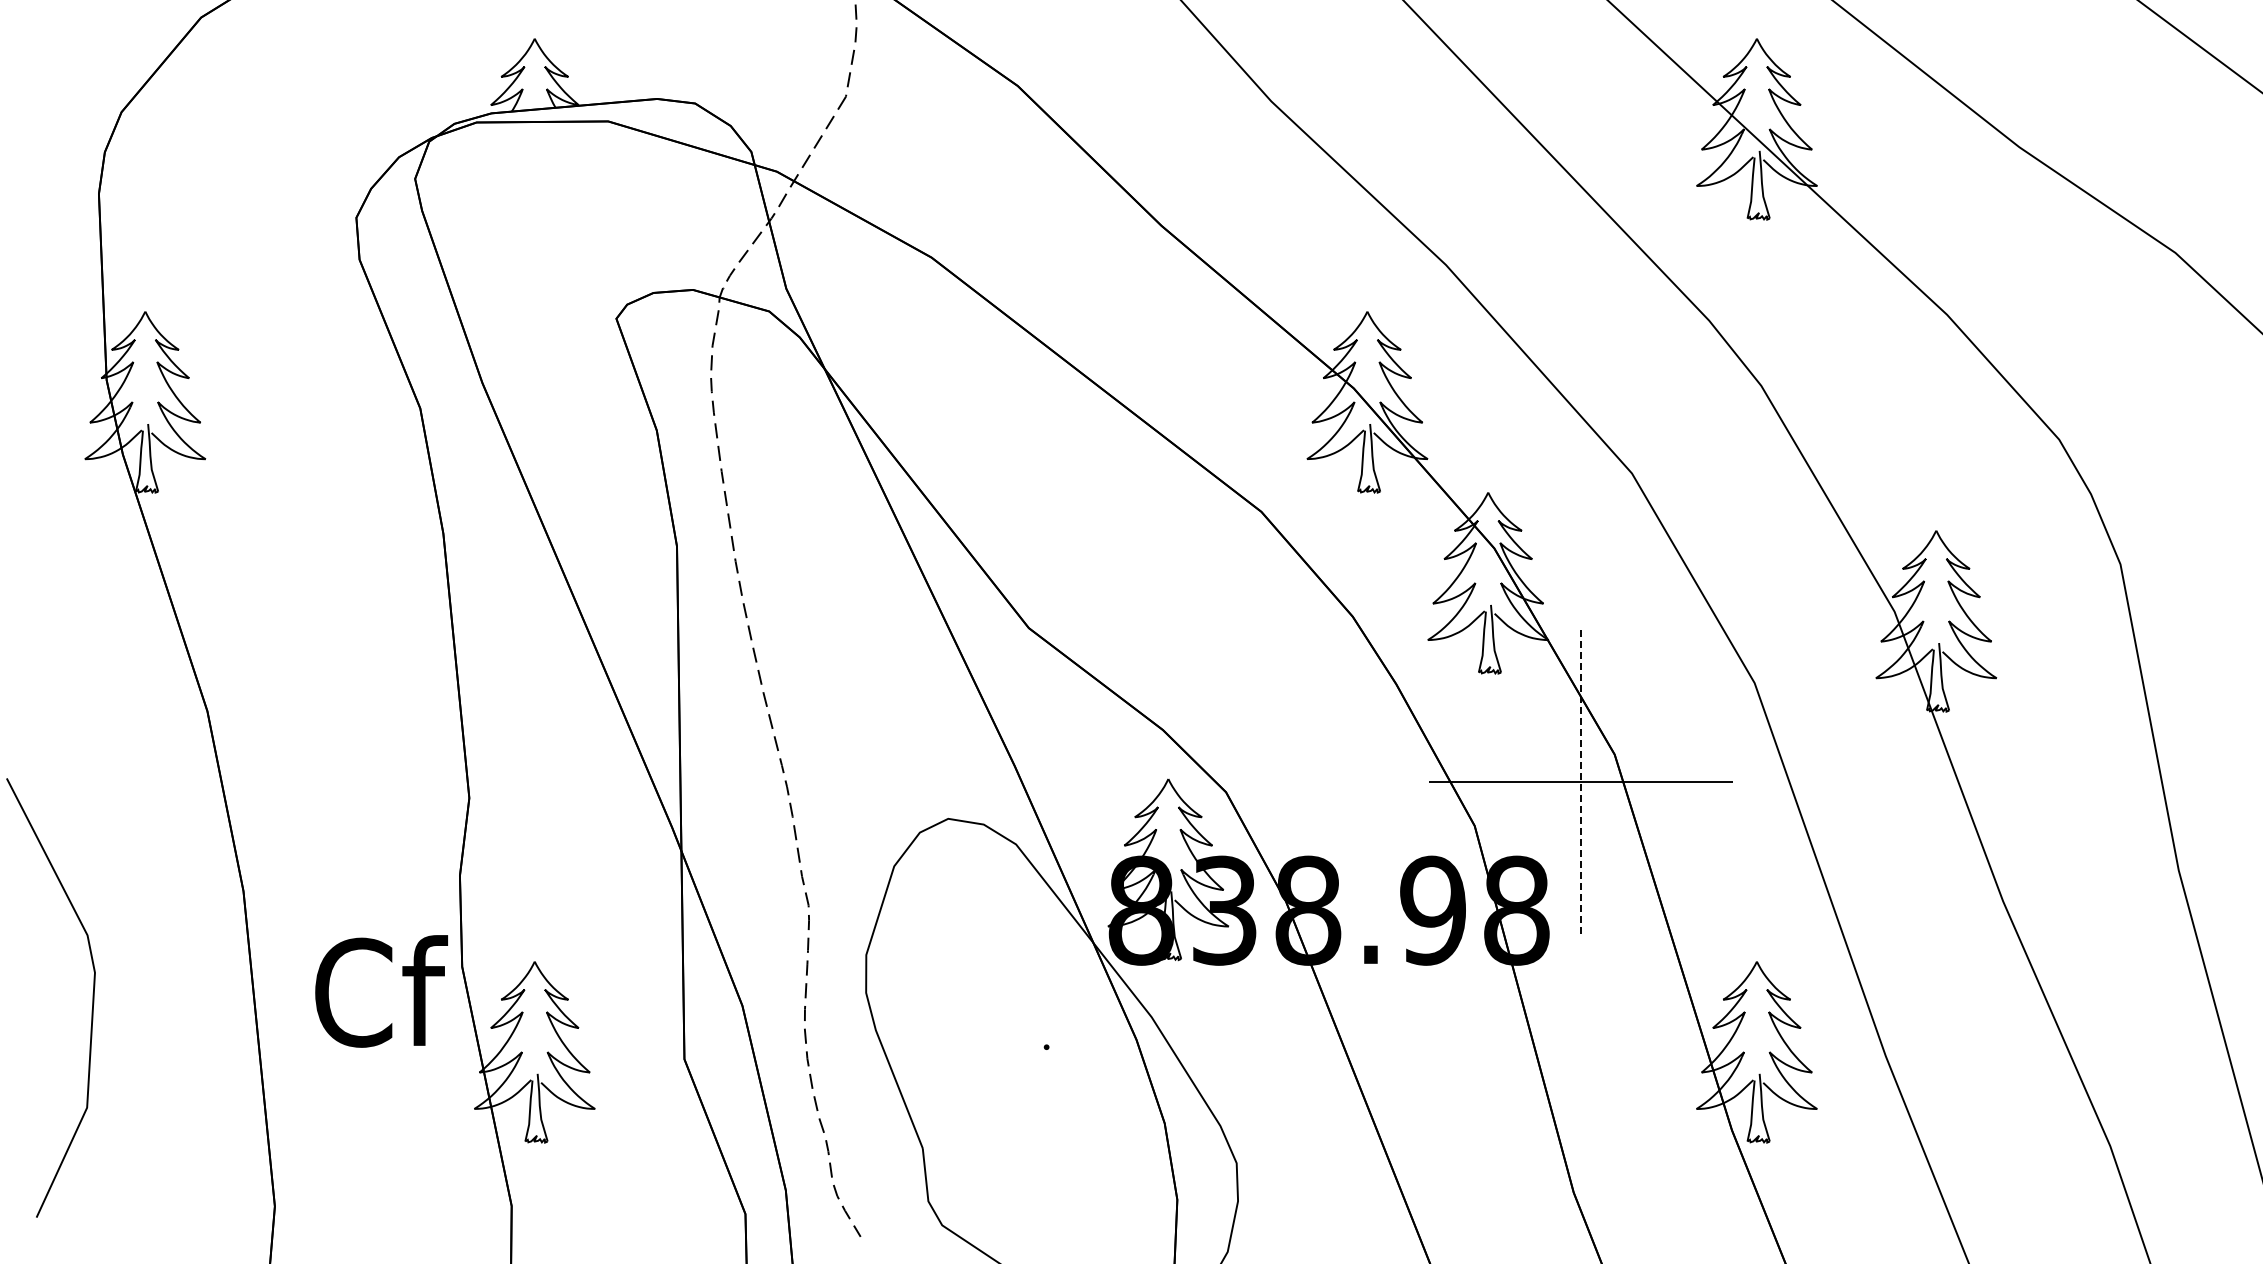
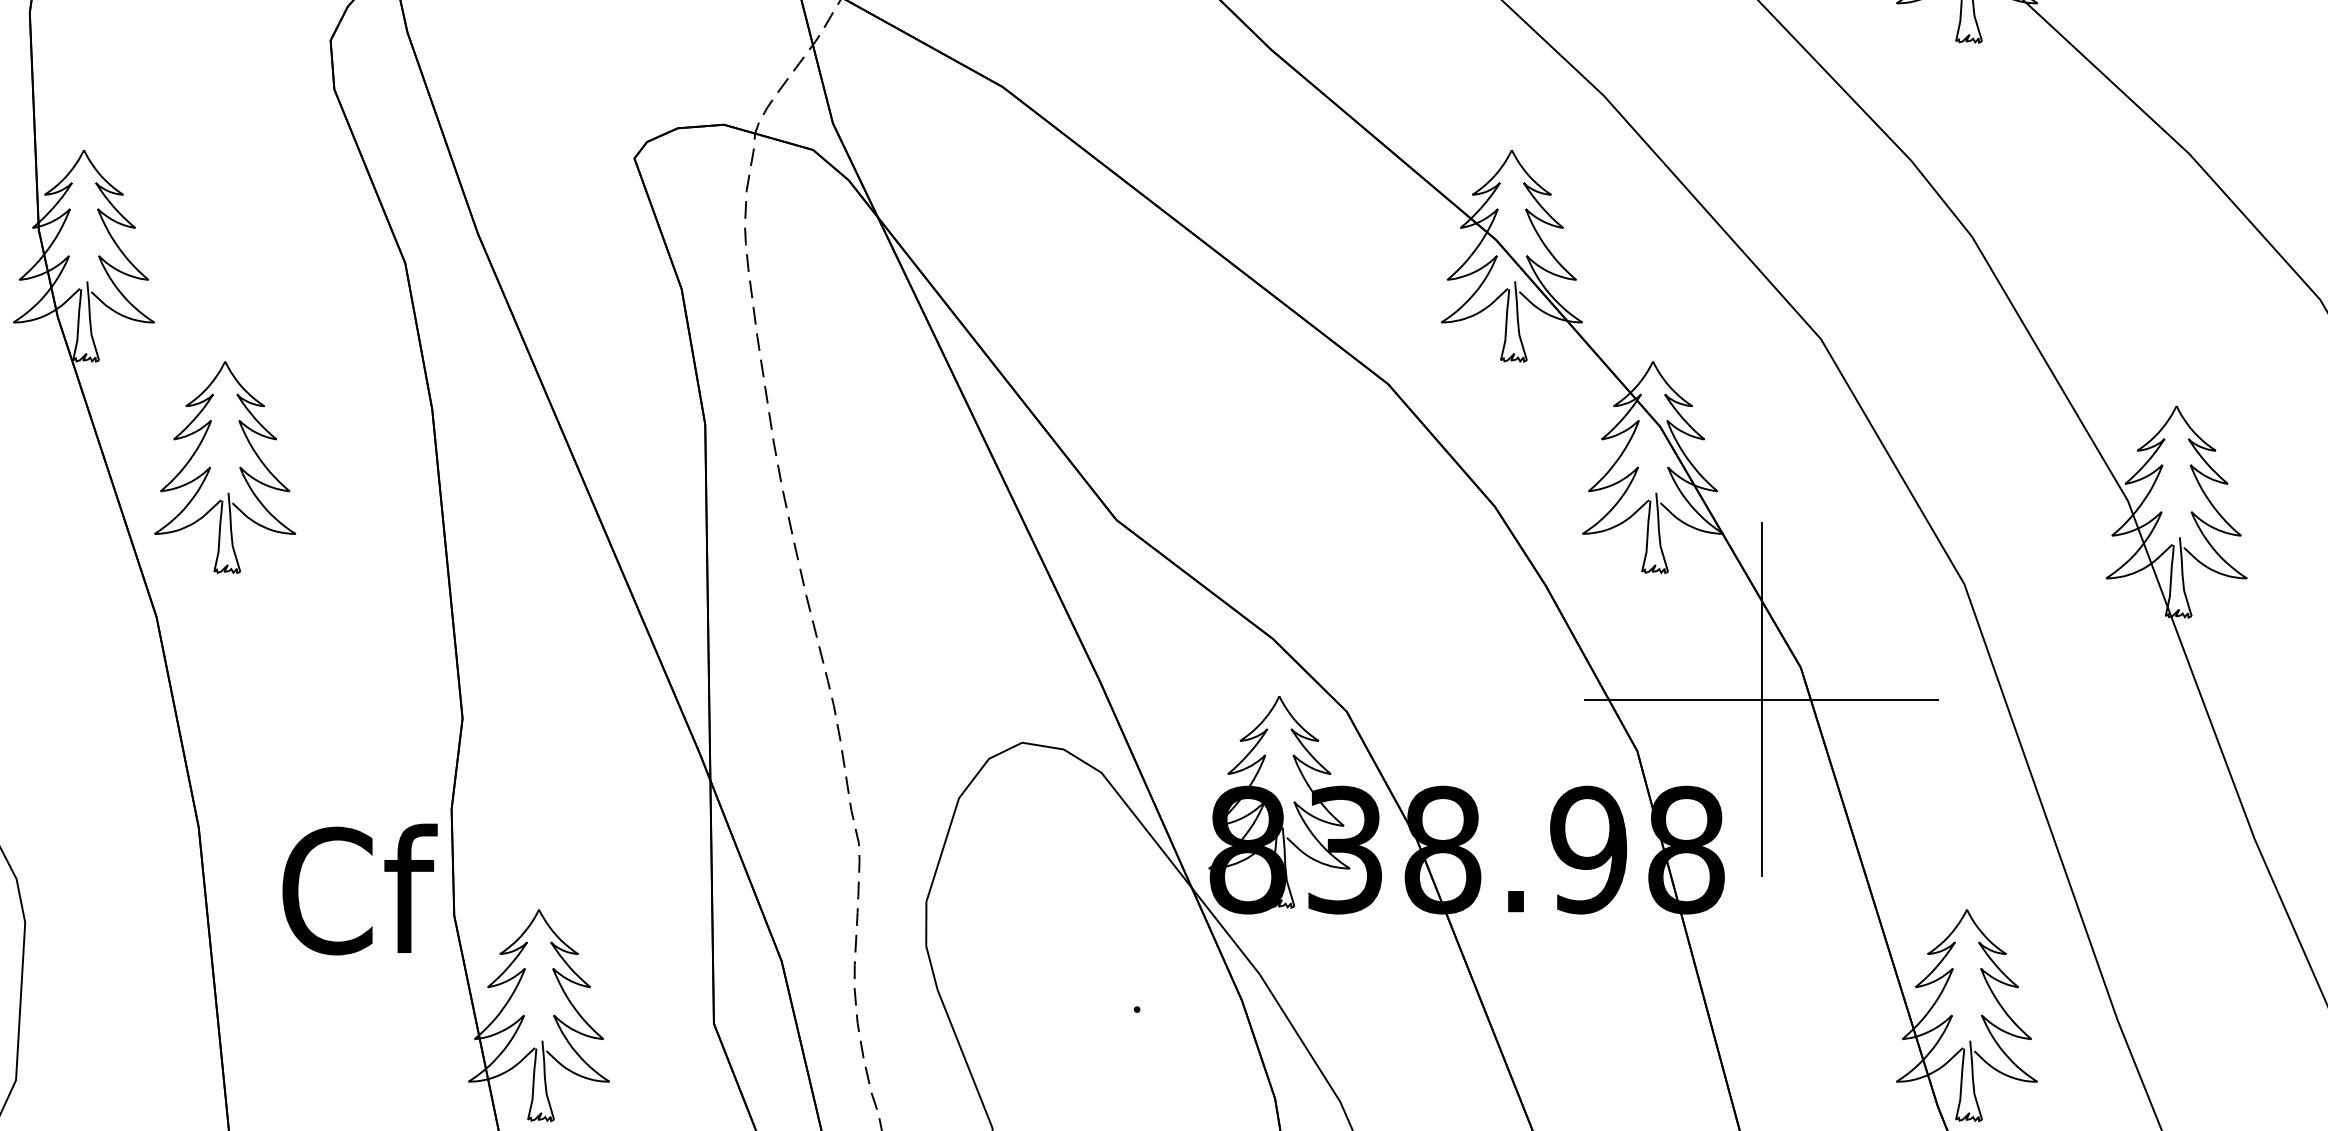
part: (254, 583) -> (211, 467), added
line: (1581, 781) -> (1762, 699), dashed -> solid
text: (381, 991) -> (359, 889), moved

